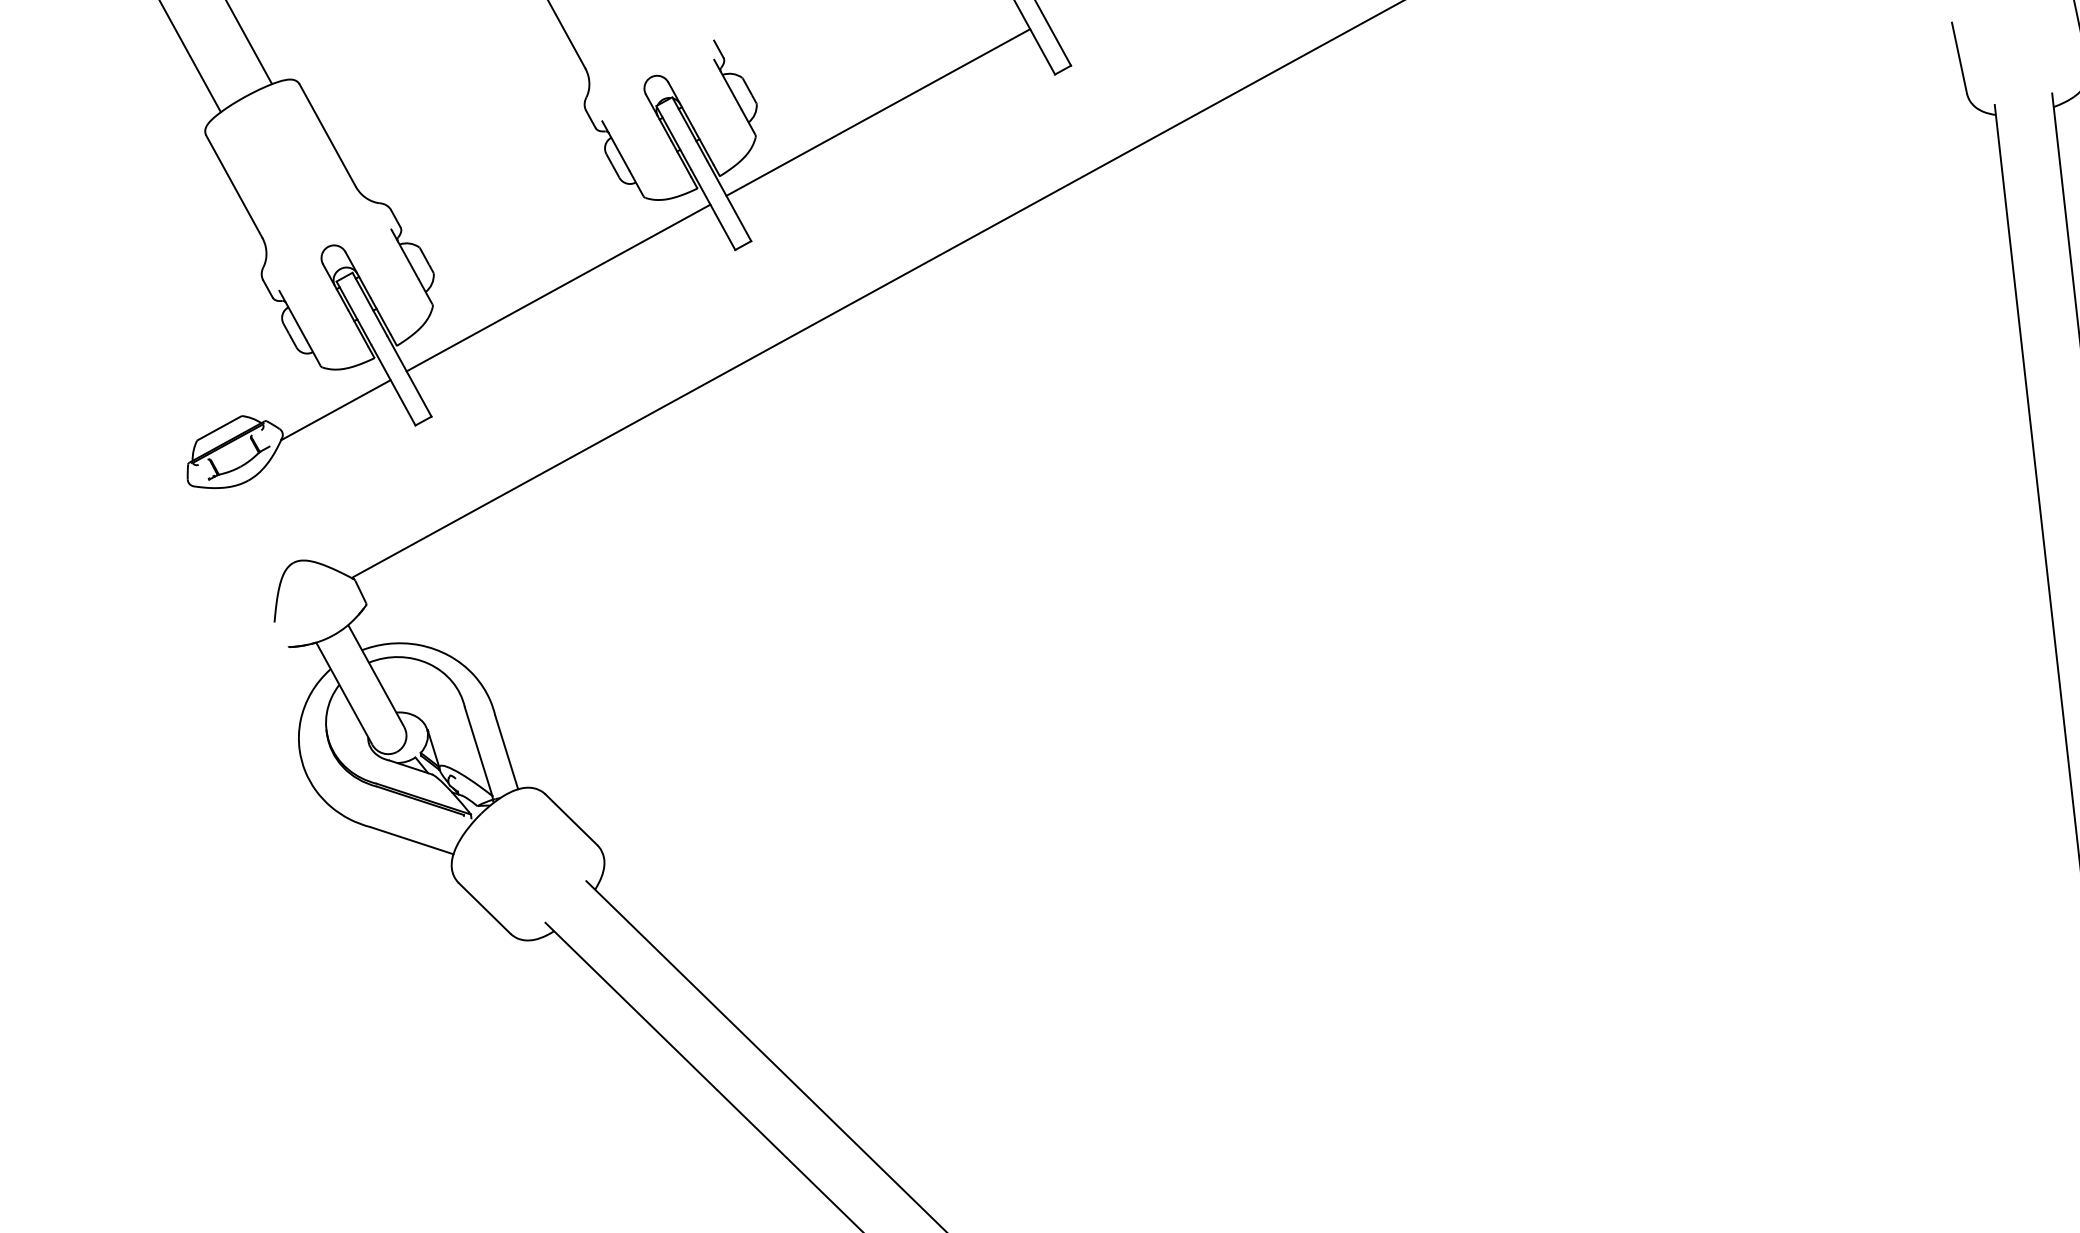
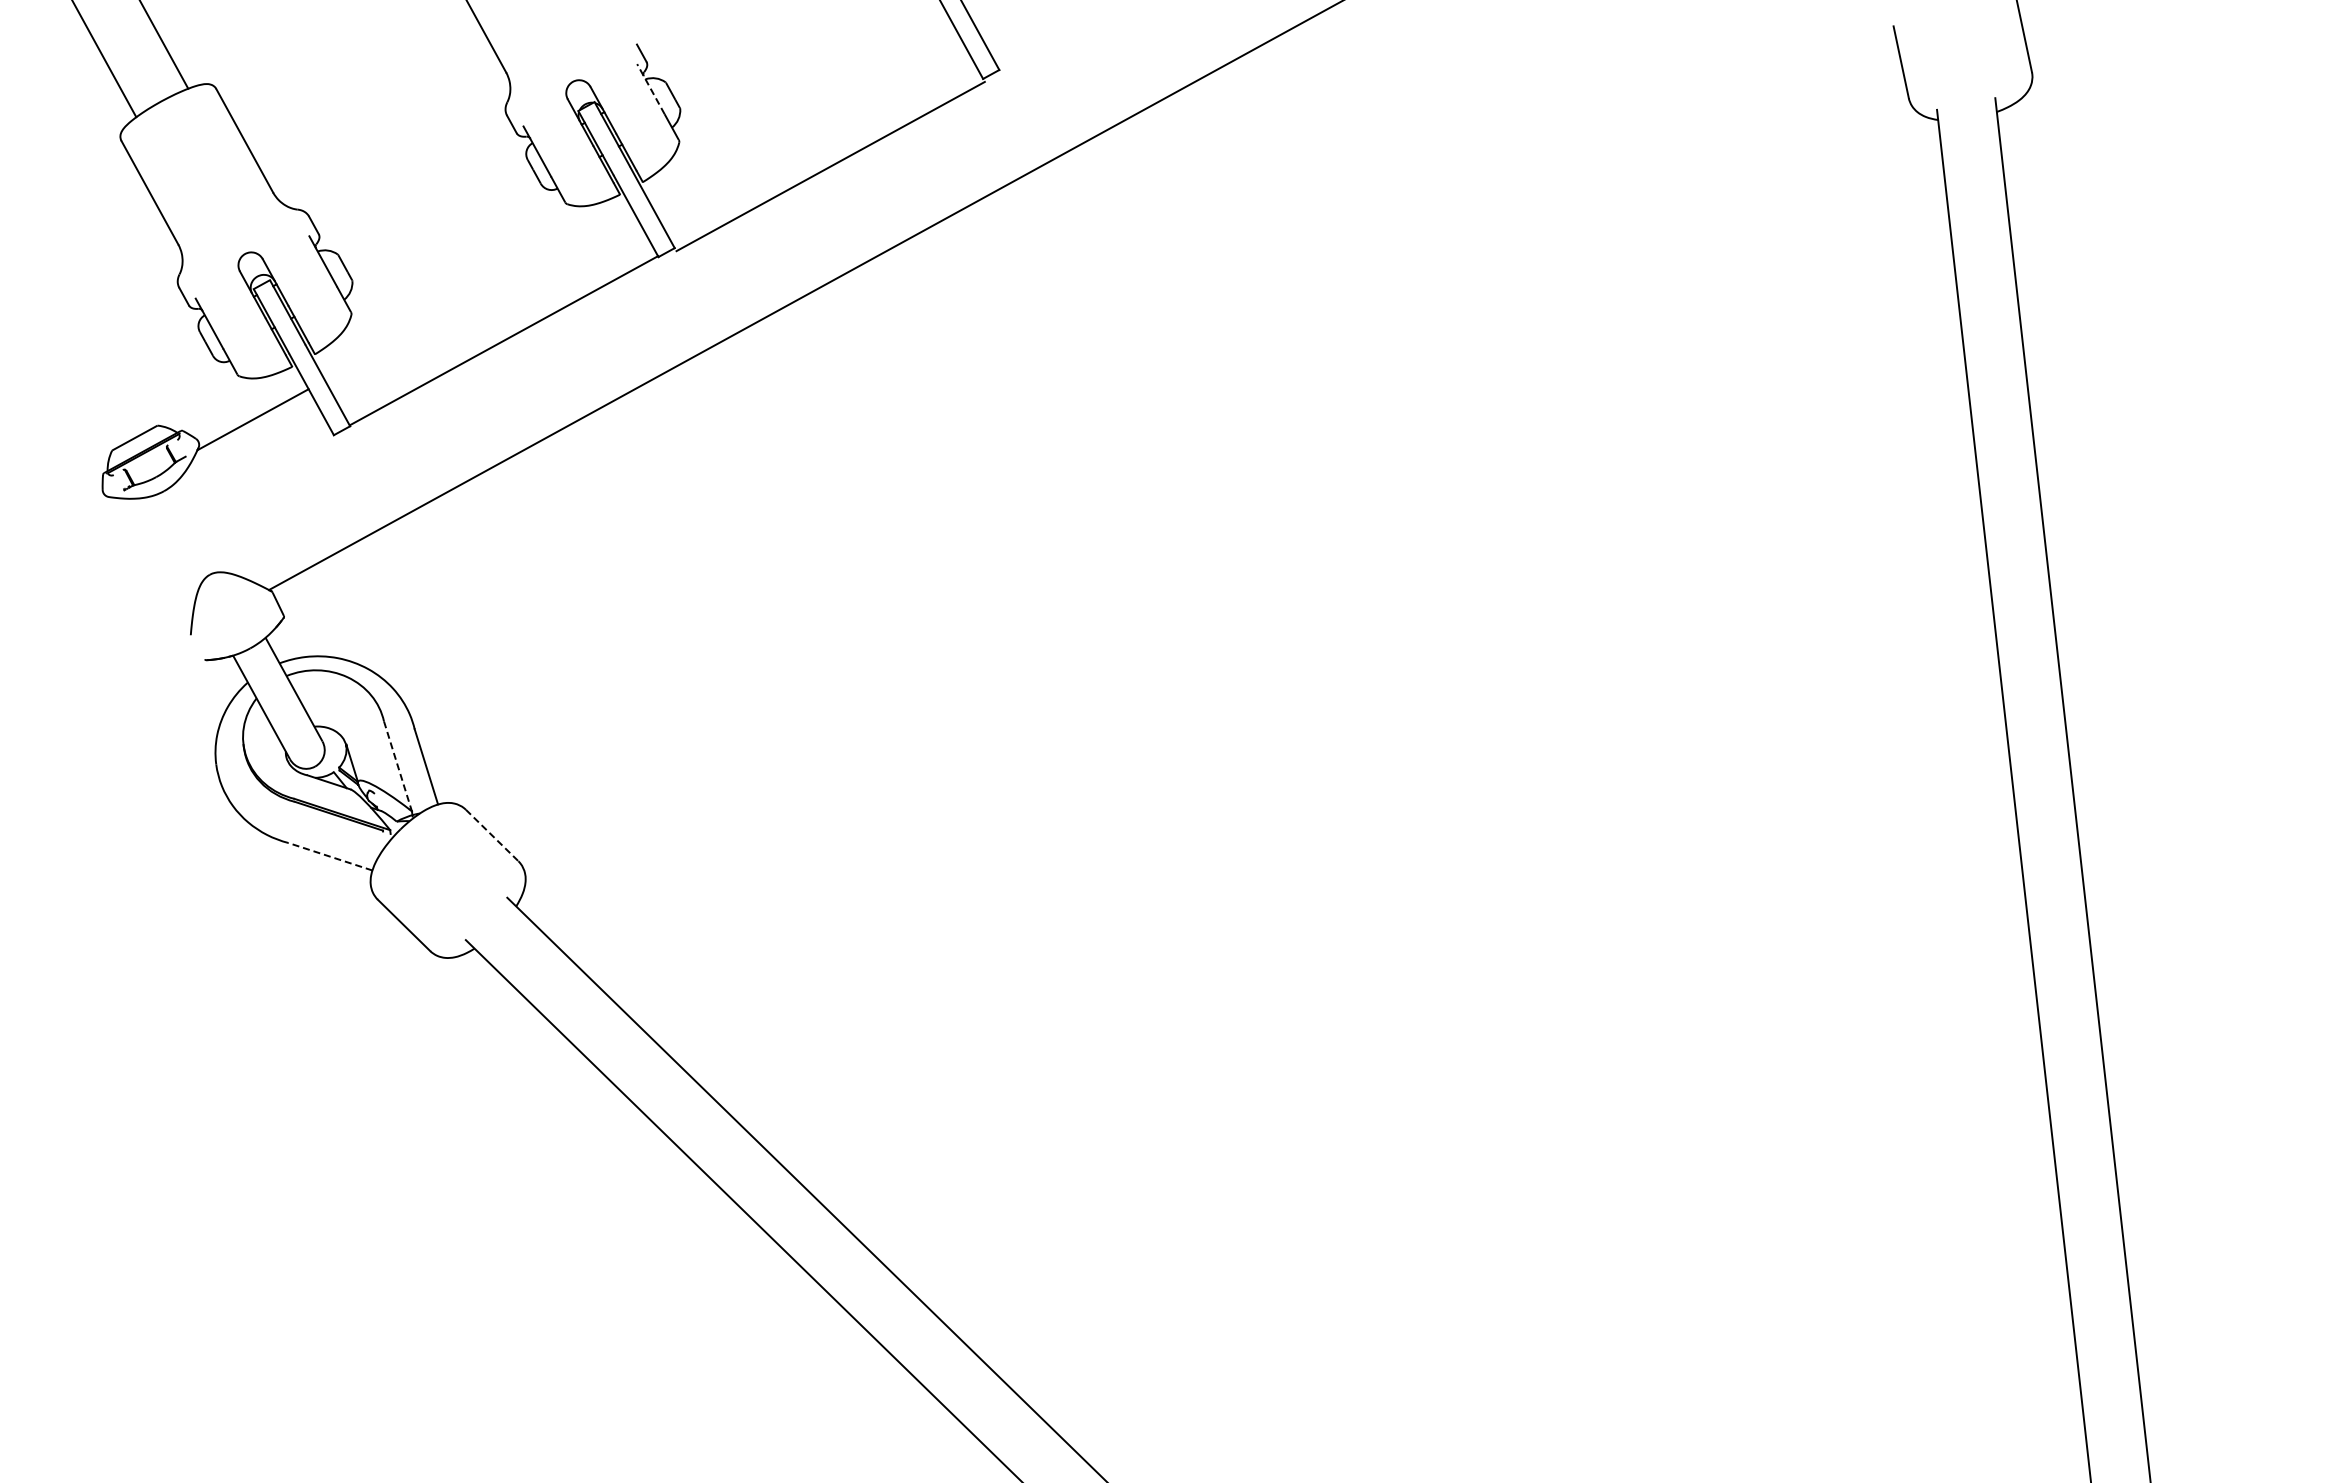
line: (727, 84) -> (650, 89), solid -> dashed
line: (878, 112) -> (830, 166), moved
line: (557, 287) -> (503, 340), moved
line: (479, 751) -> (398, 766), solid -> dashed
line: (571, 819) -> (492, 835), solid -> dashed
line: (411, 840) -> (329, 856), solid -> dashed

